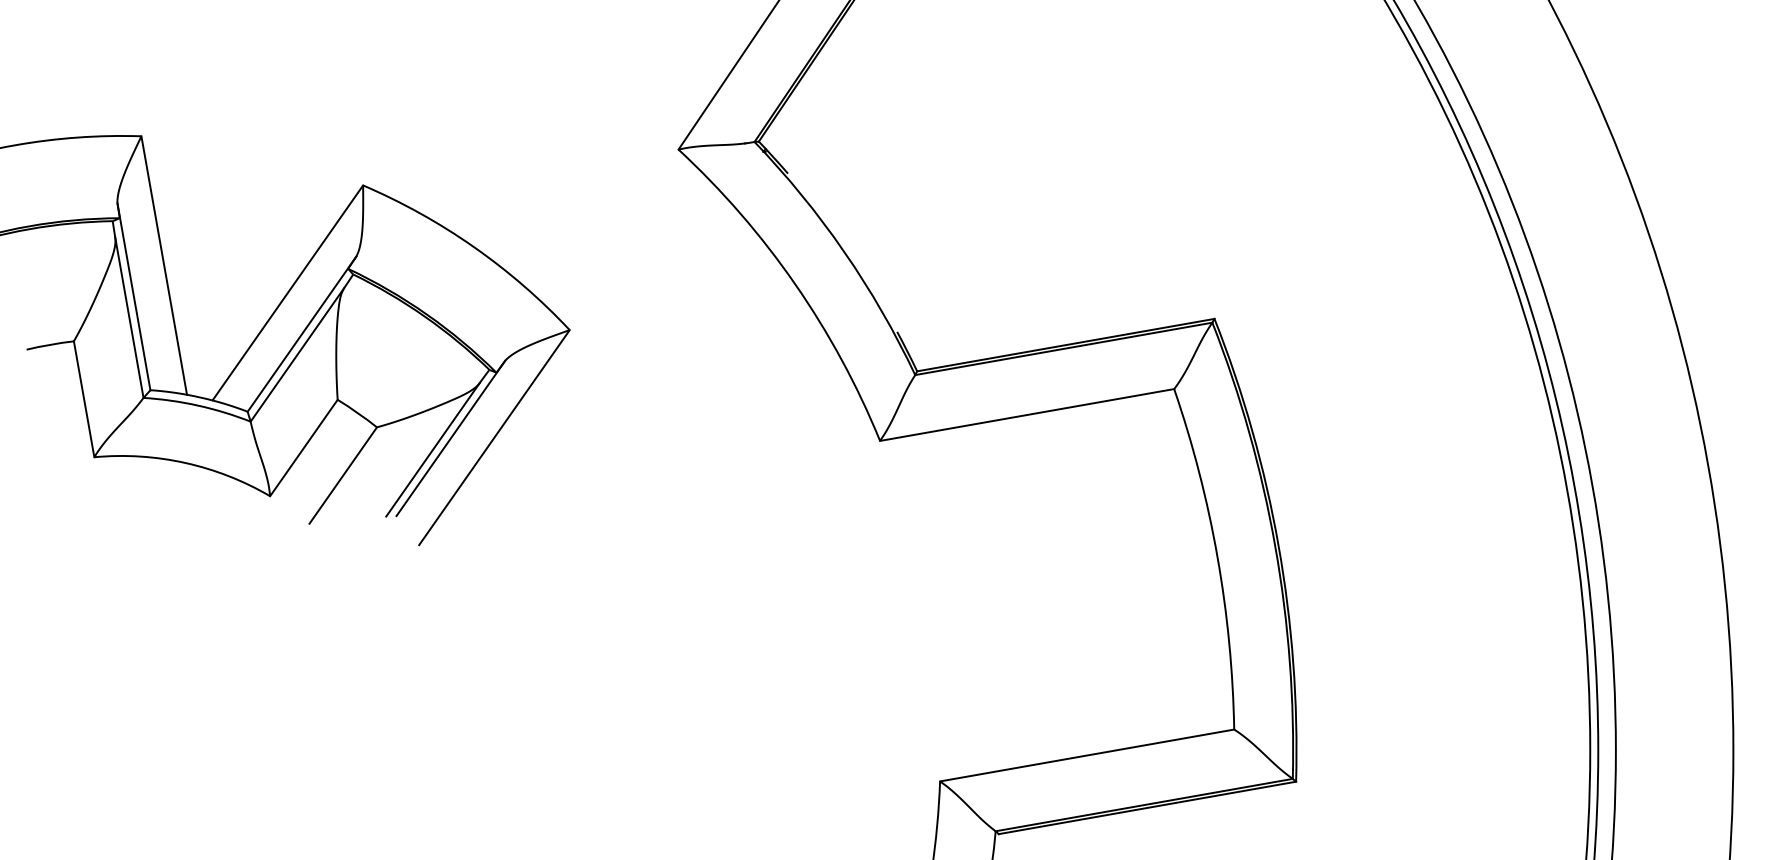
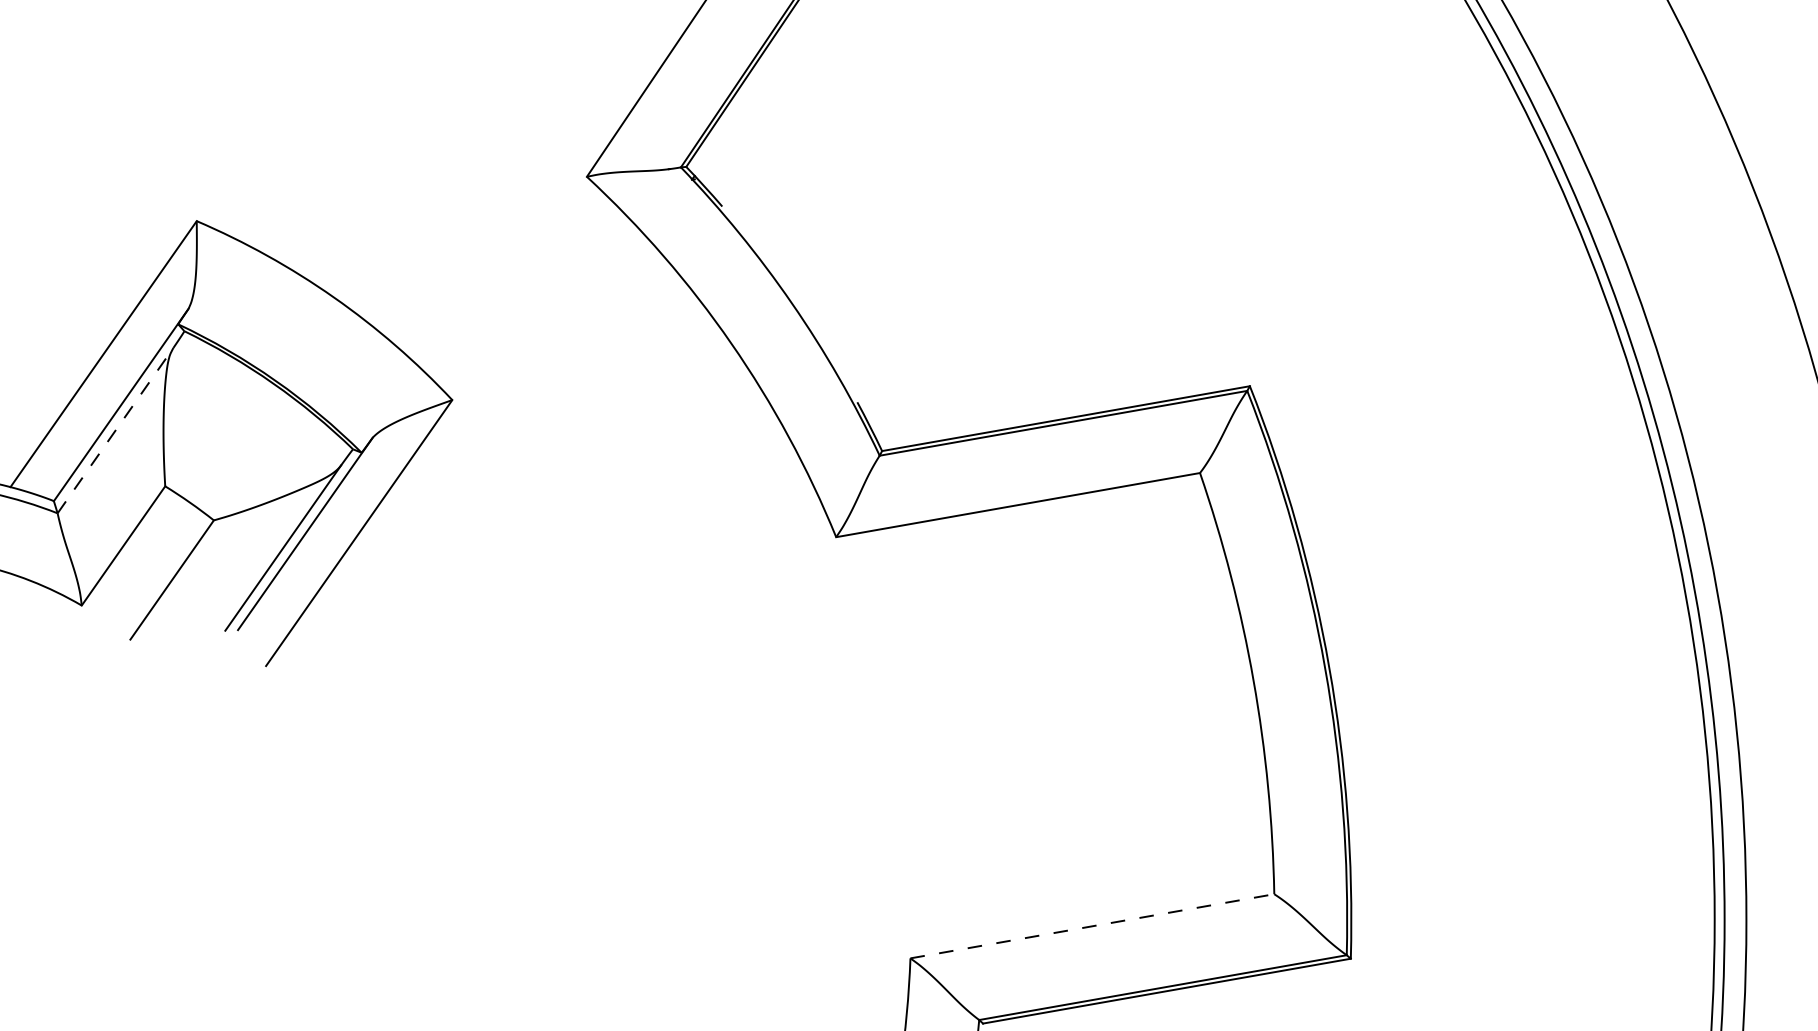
line: (297, 354) -> (115, 430), solid -> dashed
line: (1087, 755) -> (1092, 926), solid -> dashed

